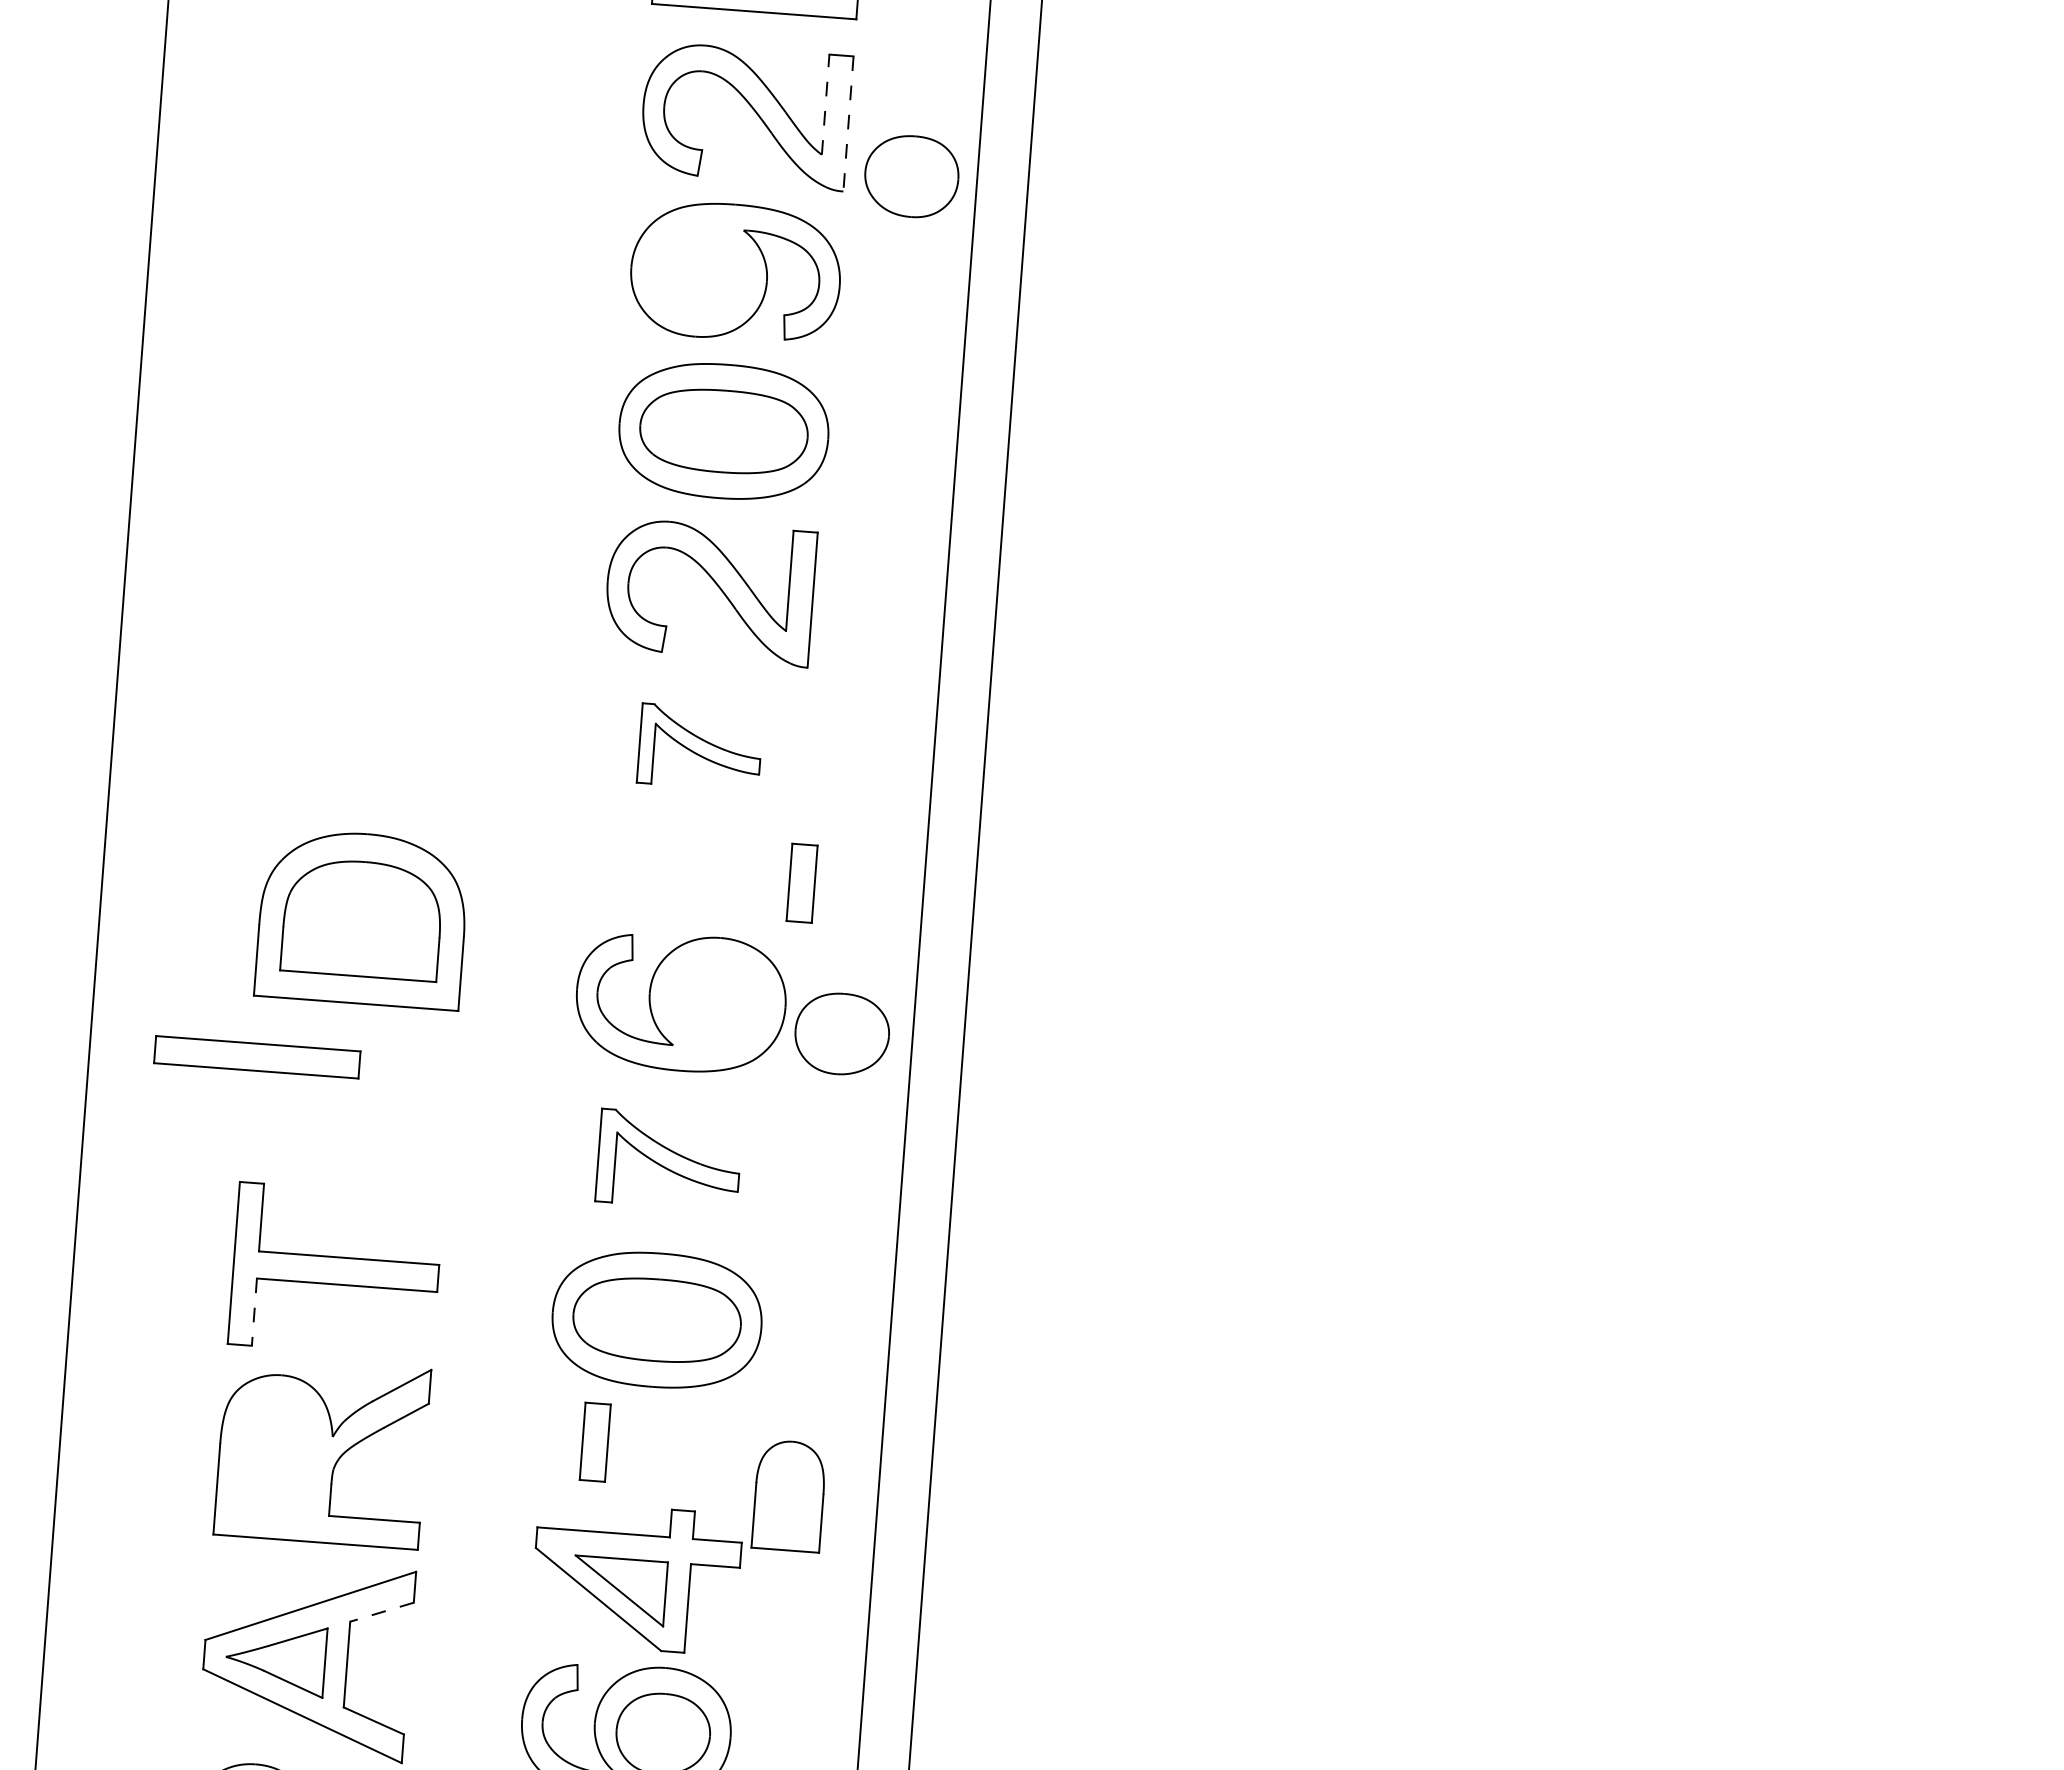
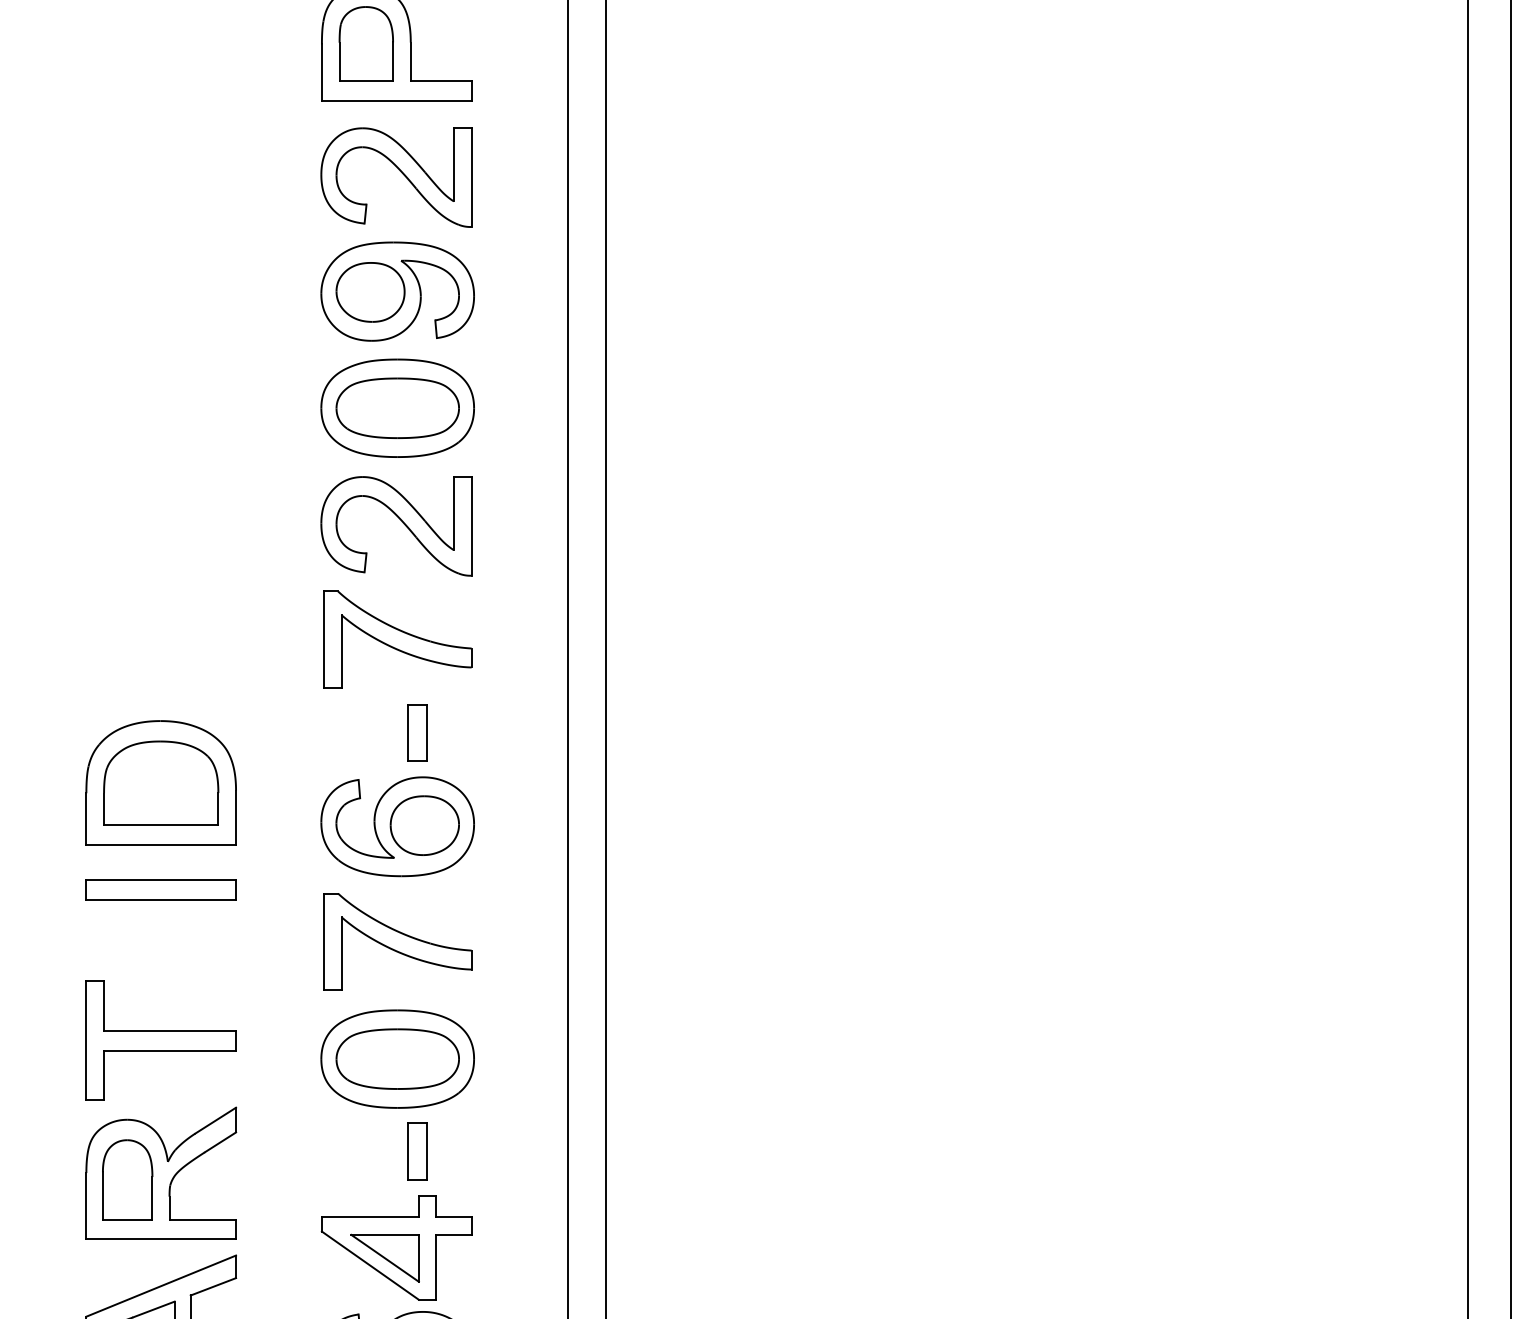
line: (825, 104) -> (453, 164), dashed -> solid
line: (848, 125) -> (471, 178), dashed -> solid
part: (911, 176) -> (370, 292), moved
part: (699, 747) -> (397, 639), size x1.67
part: (802, 882) -> (417, 732), moved
part: (841, 1033) -> (424, 825), moved
part: (256, 1057) -> (160, 889), moved
part: (668, 1159) -> (397, 941), size x1.43
line: (254, 1312) -> (104, 1075), dashed -> solid
part: (595, 1442) -> (417, 1151), moved
part: (789, 1495) -> (127, 1179), moved
line: (380, 1611) -> (212, 1286), dashed -> solid

